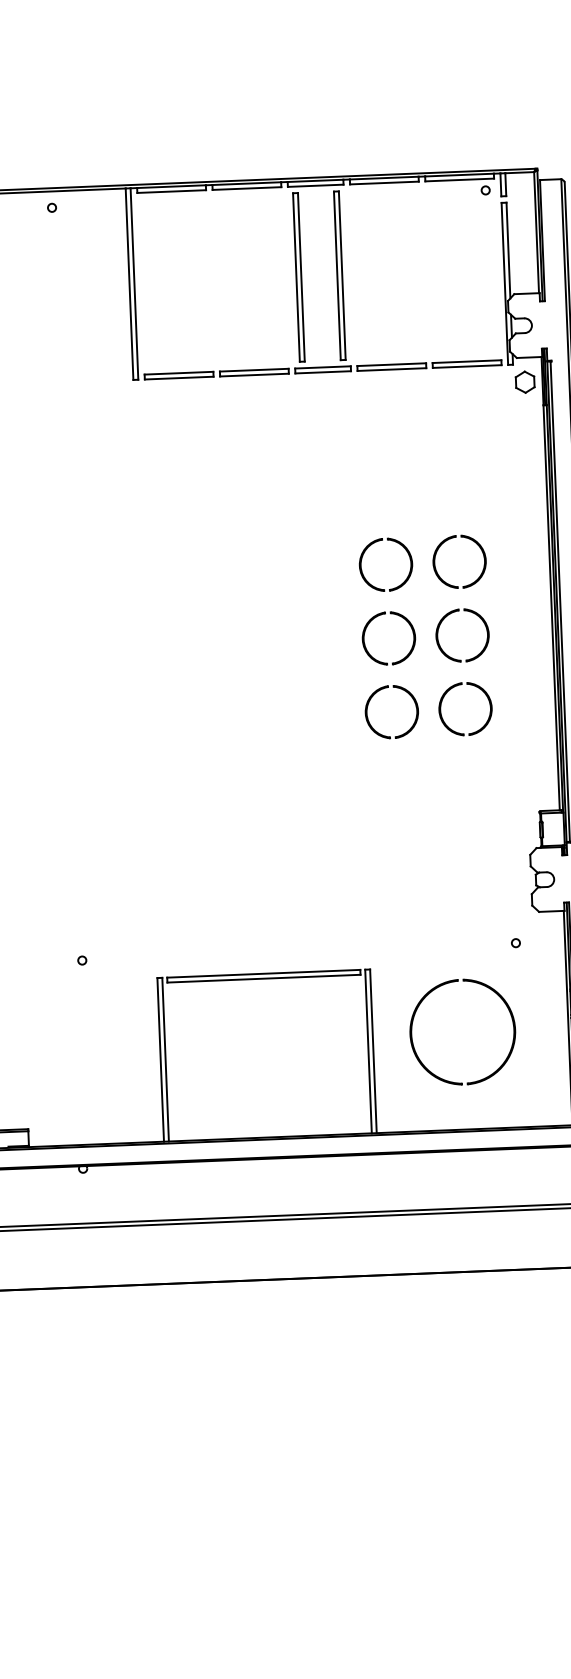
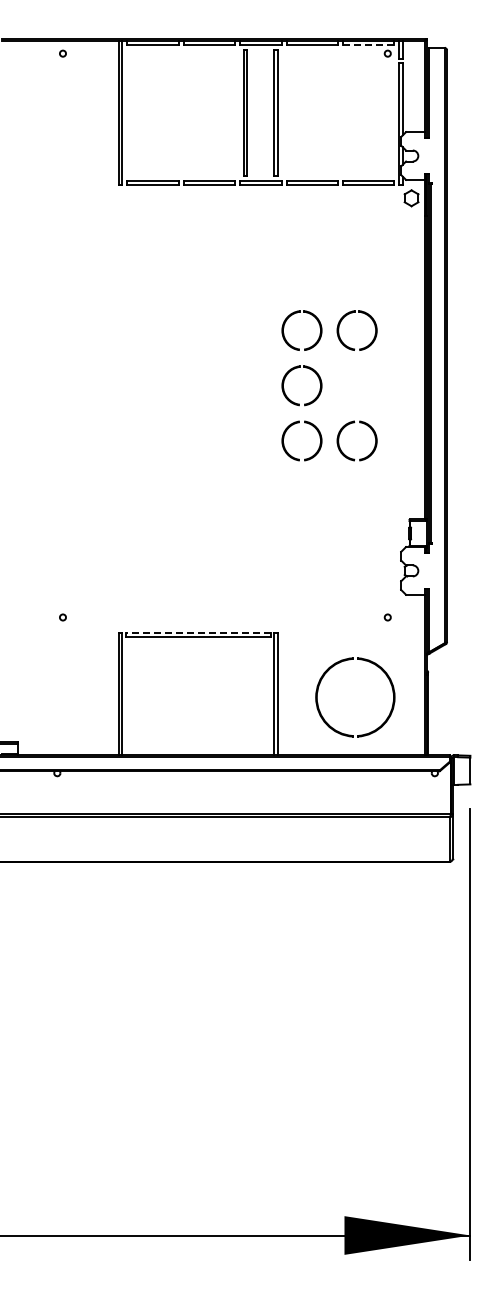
line: (459, 180) -> (368, 45), solid -> dashed
part: (445, 619) -> (344, 373), removed
line: (262, 973) -> (197, 632), solid -> dashed
part: (511, 1042) -> (391, 706), moved

